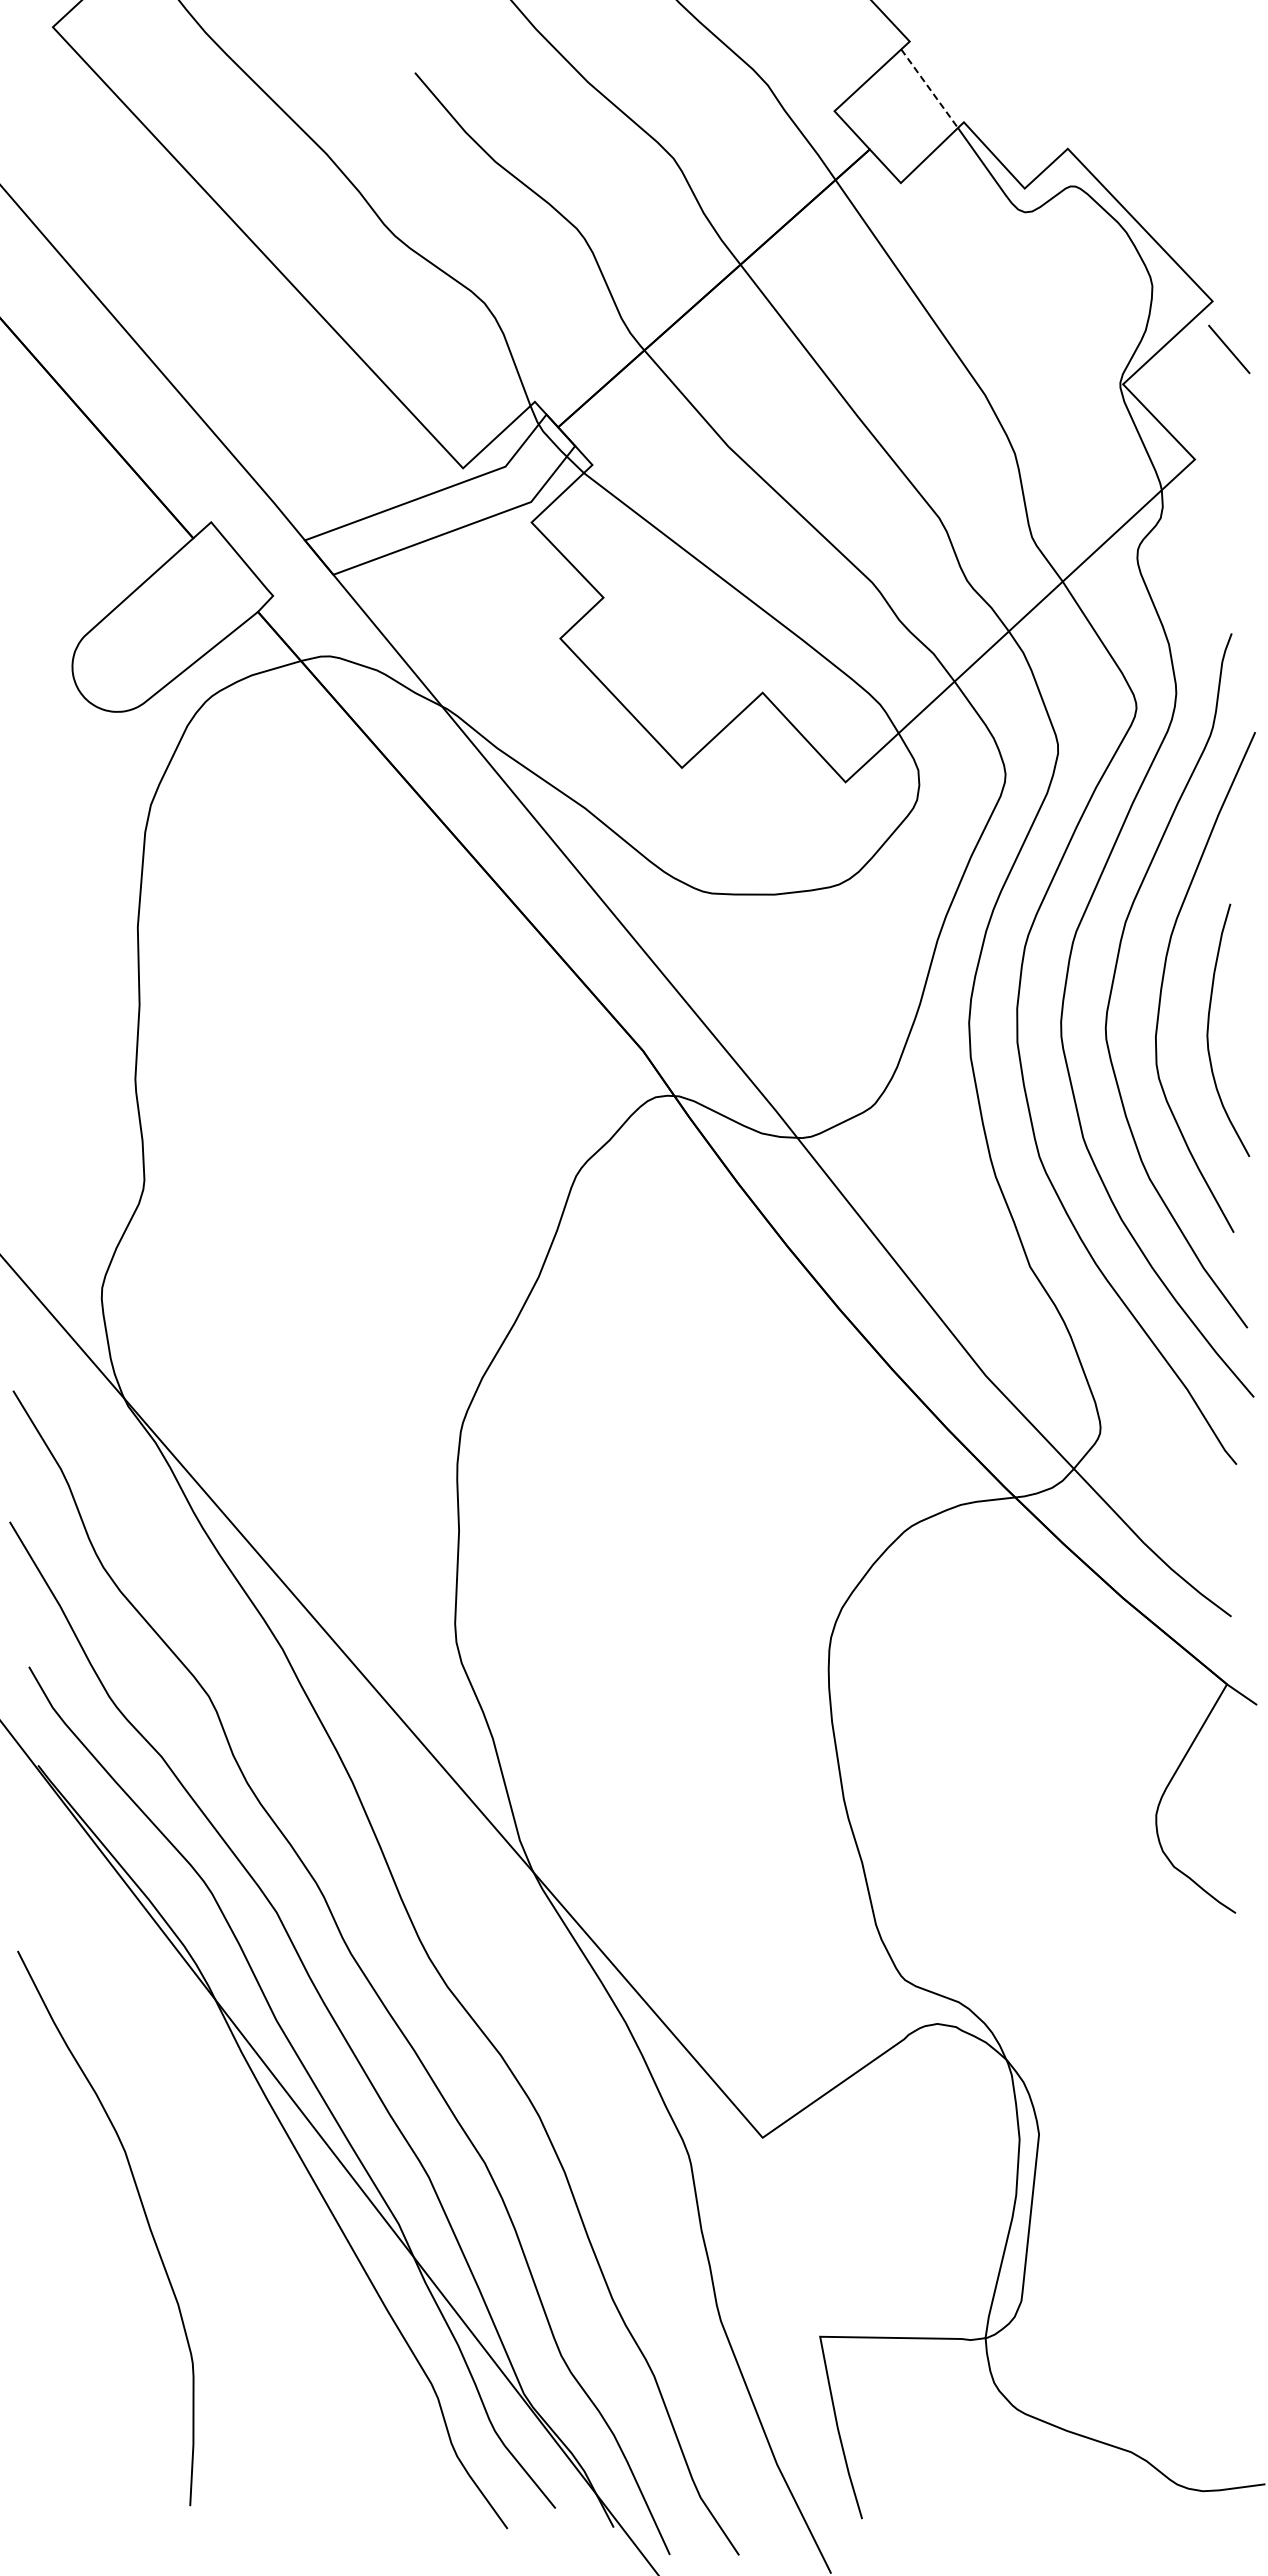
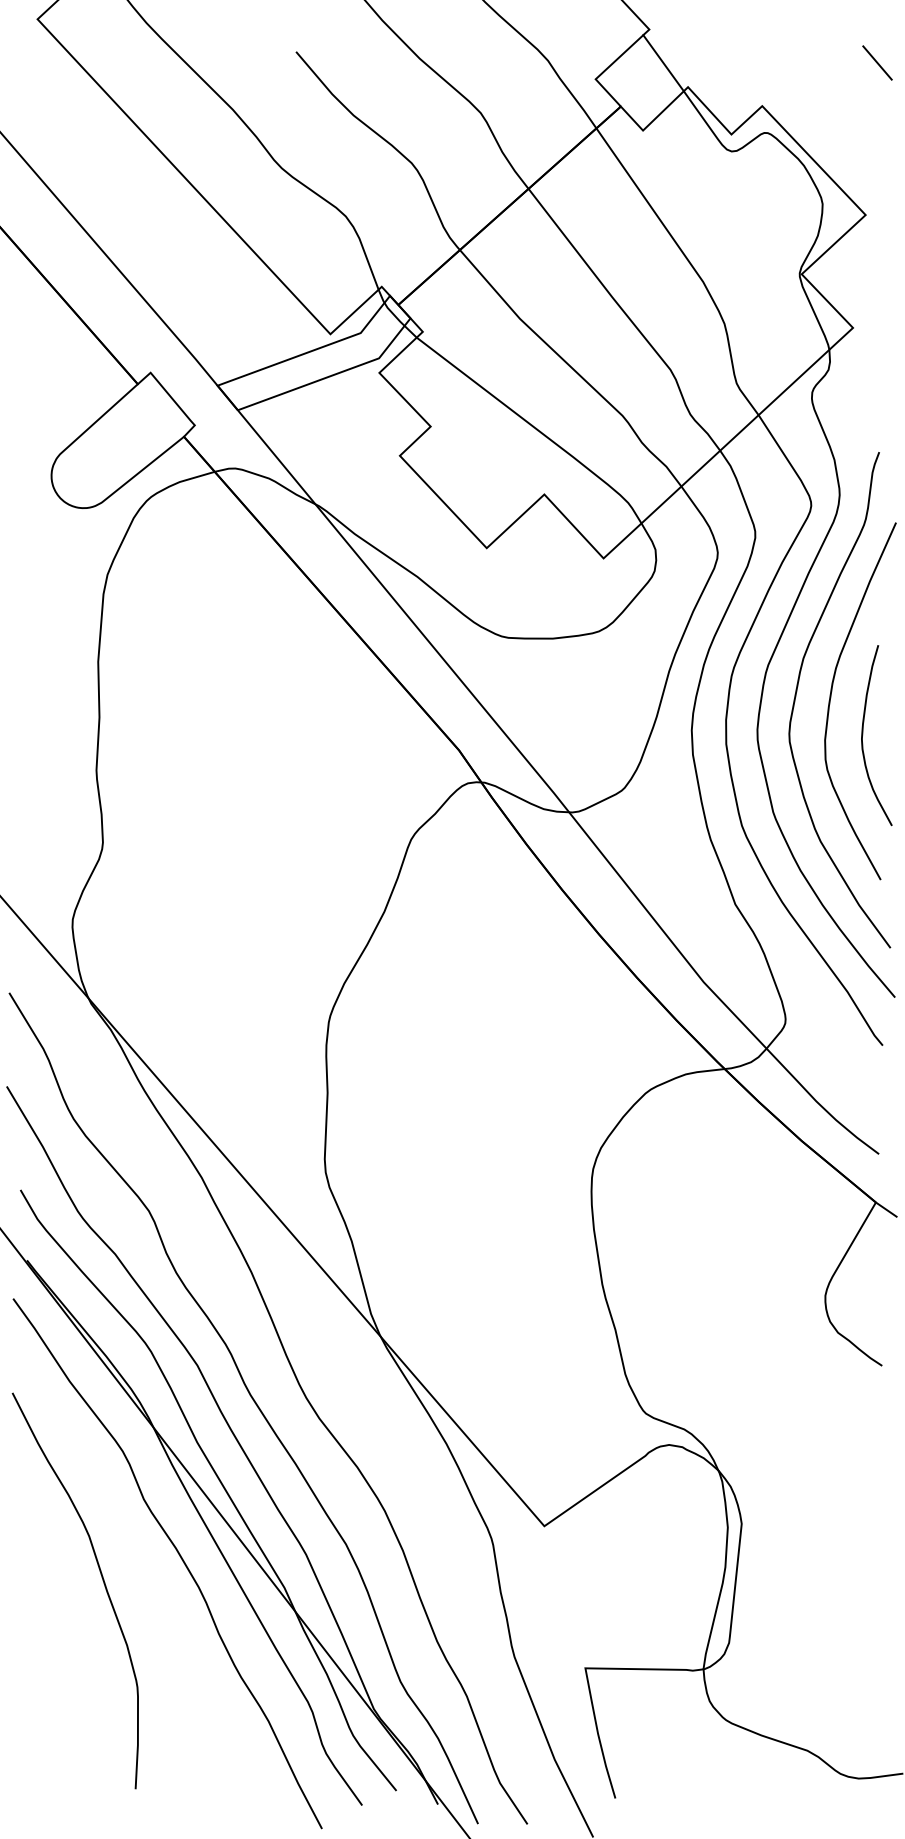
line: (929, 89) -> (663, 63), dashed -> solid
line: (1229, 349) -> (877, 63), moved
curve: (251, 2179) -> (179, 1556), added

